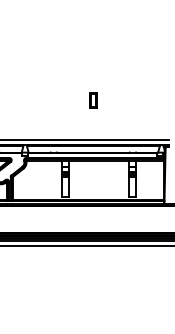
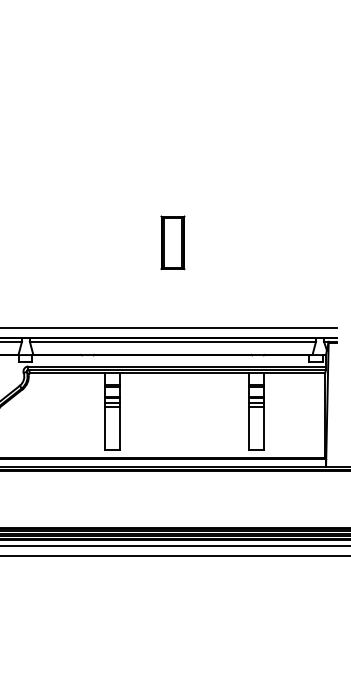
part: (93, 100) -> (173, 242), size x1.67

